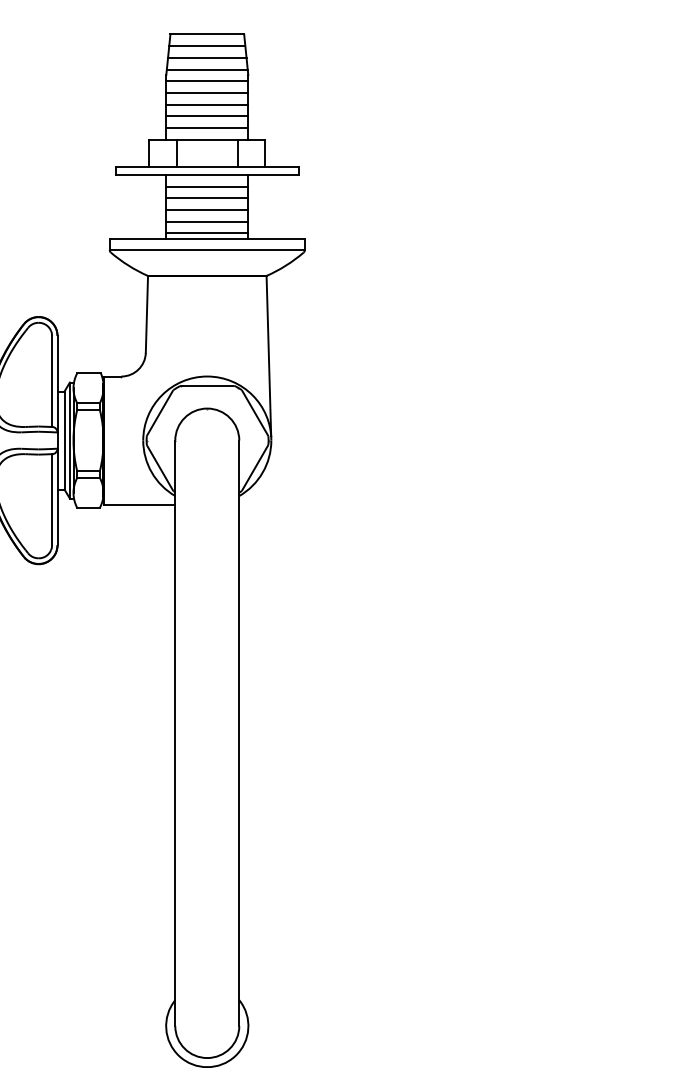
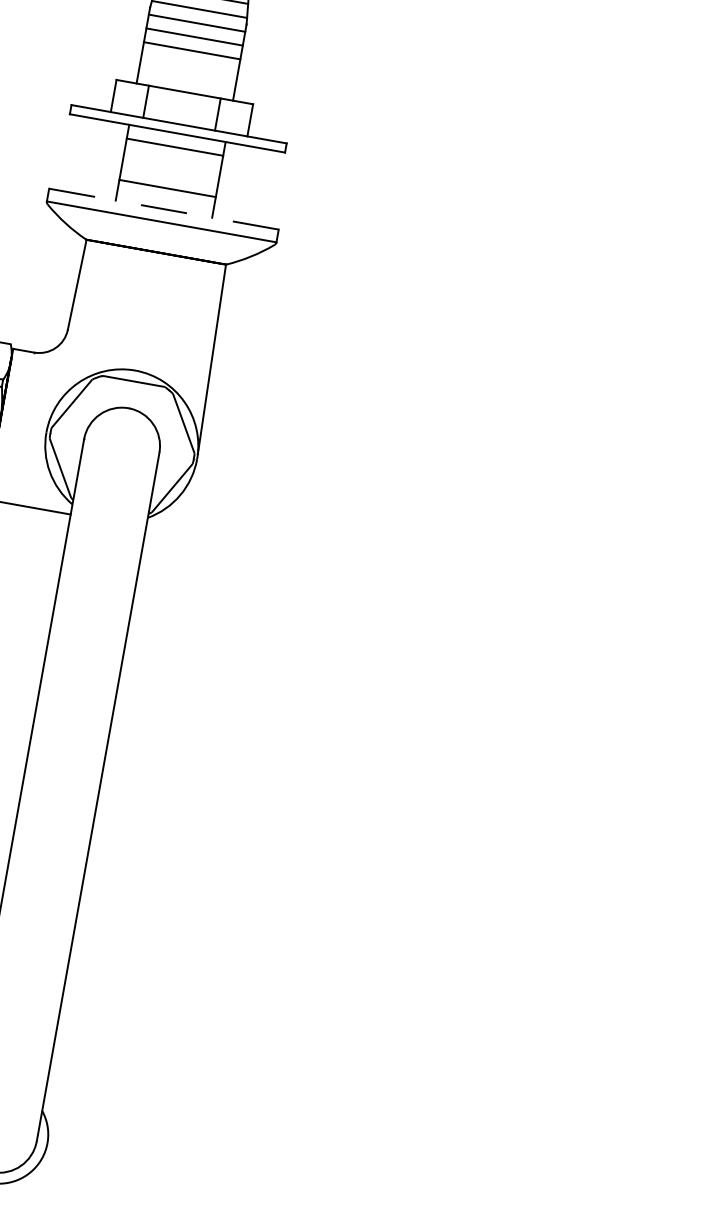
line: (207, 116) -> (189, 64), removed
line: (207, 128) -> (187, 78), removed
line: (207, 198) -> (172, 161), removed
line: (207, 210) -> (170, 175), removed
line: (207, 233) -> (165, 202), removed
line: (207, 239) -> (164, 209), solid -> dashed

